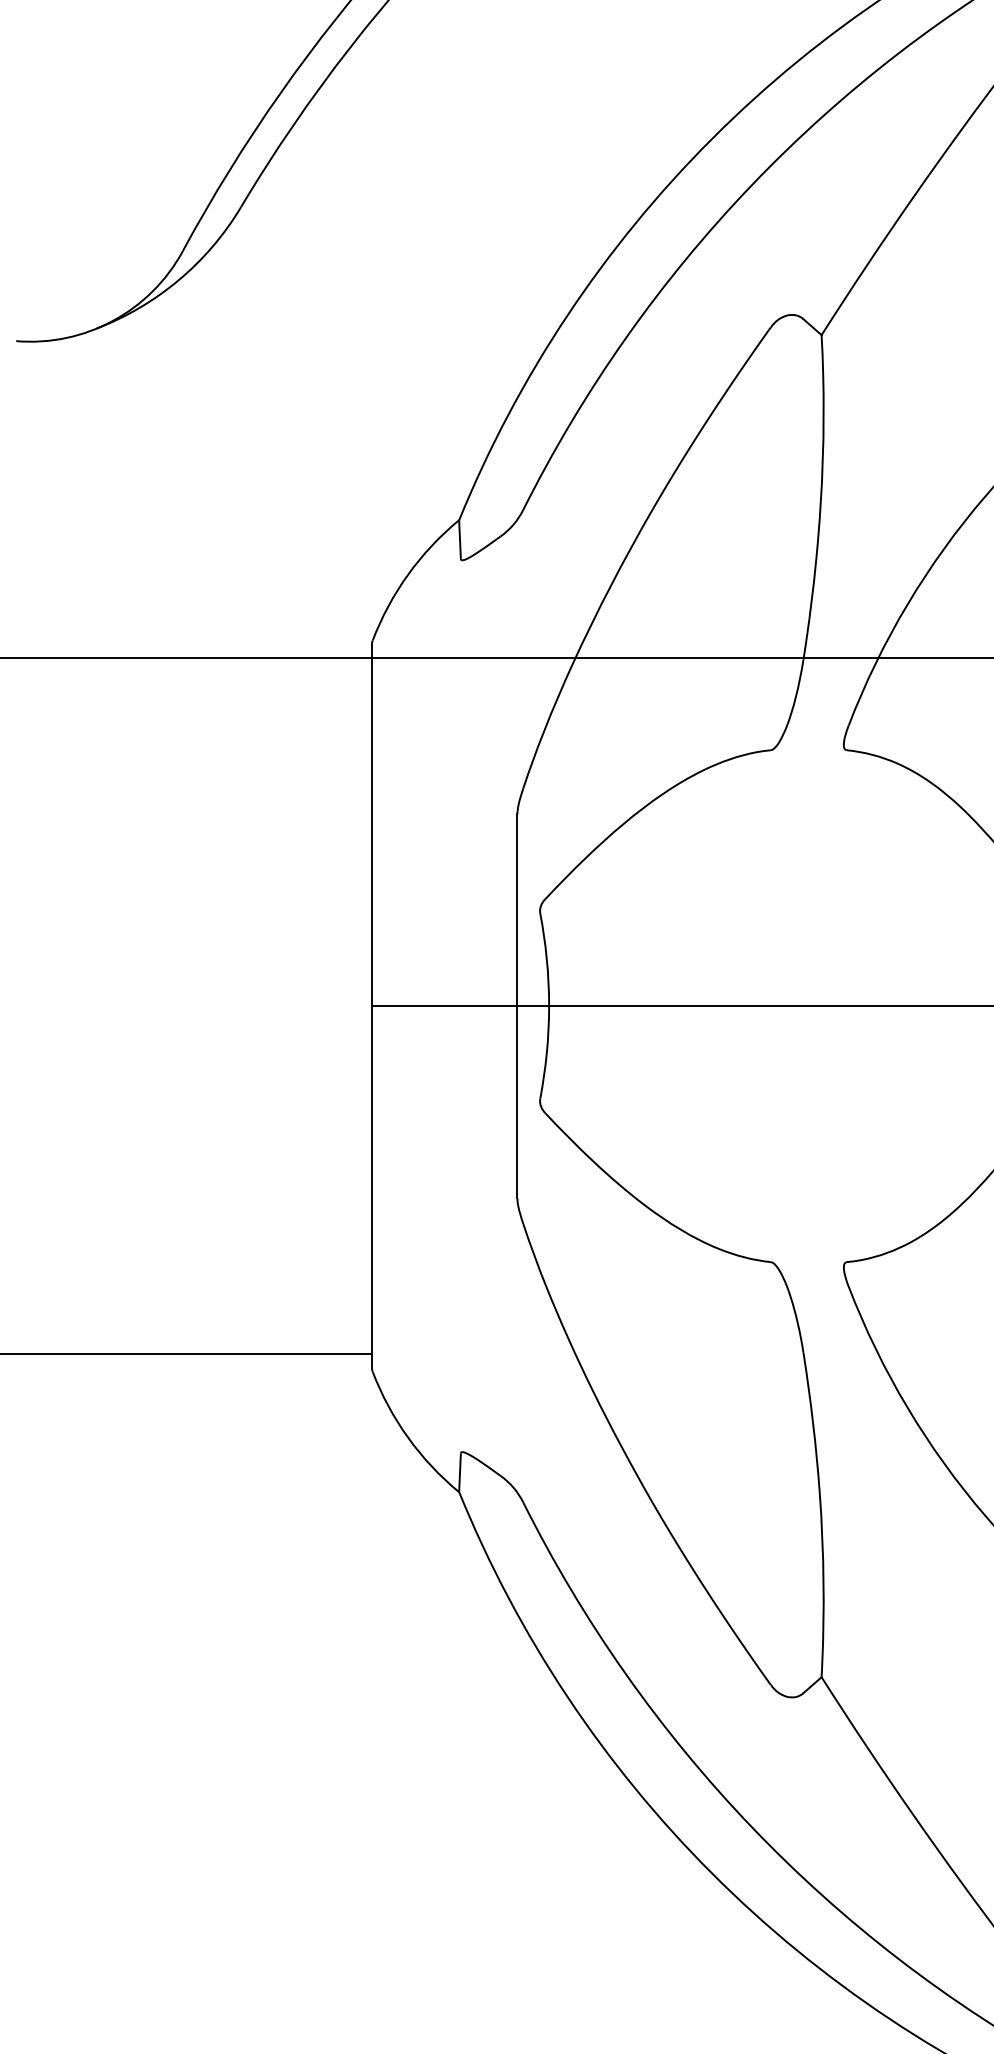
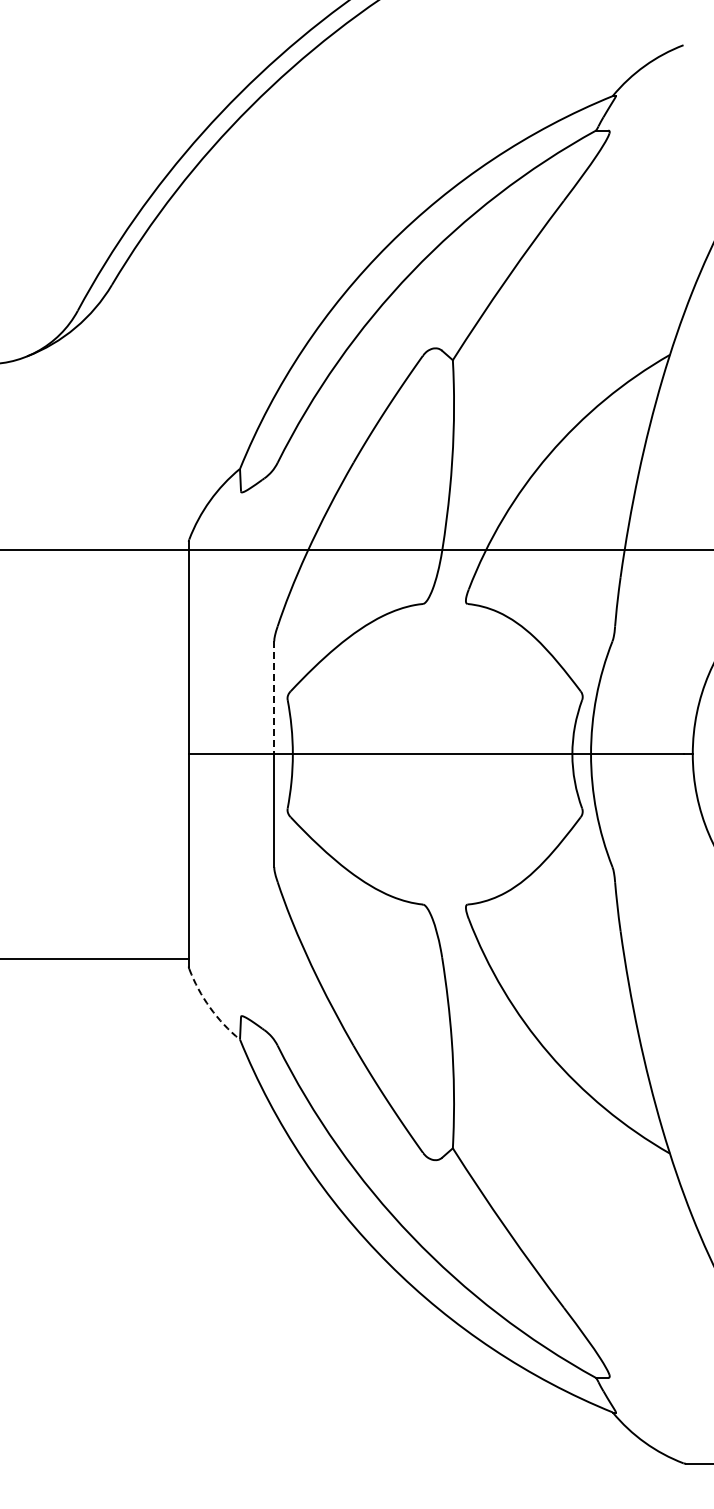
line: (517, 911) -> (274, 698), solid -> dashed
arc: (408, 1437) -> (210, 1007), solid -> dashed

